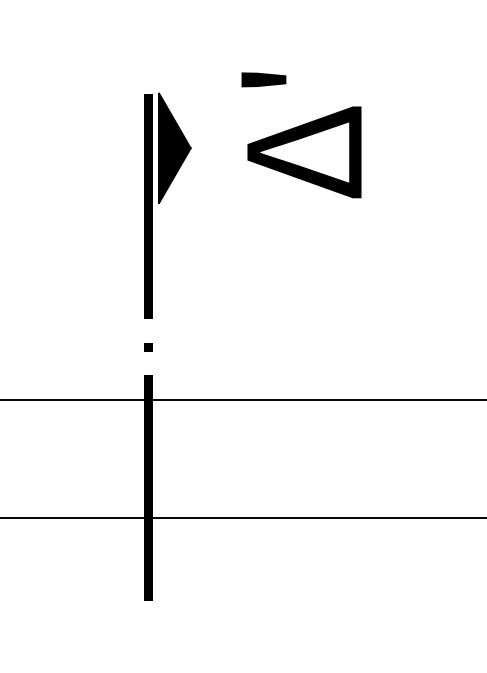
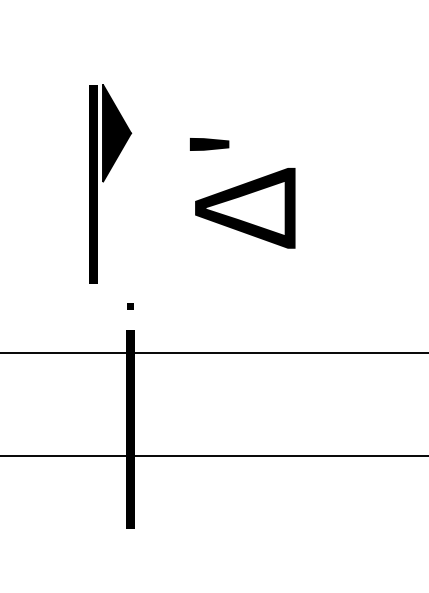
text: (301, 135) -> (242, 193), moved
part: (160, 202) -> (104, 181), moved

